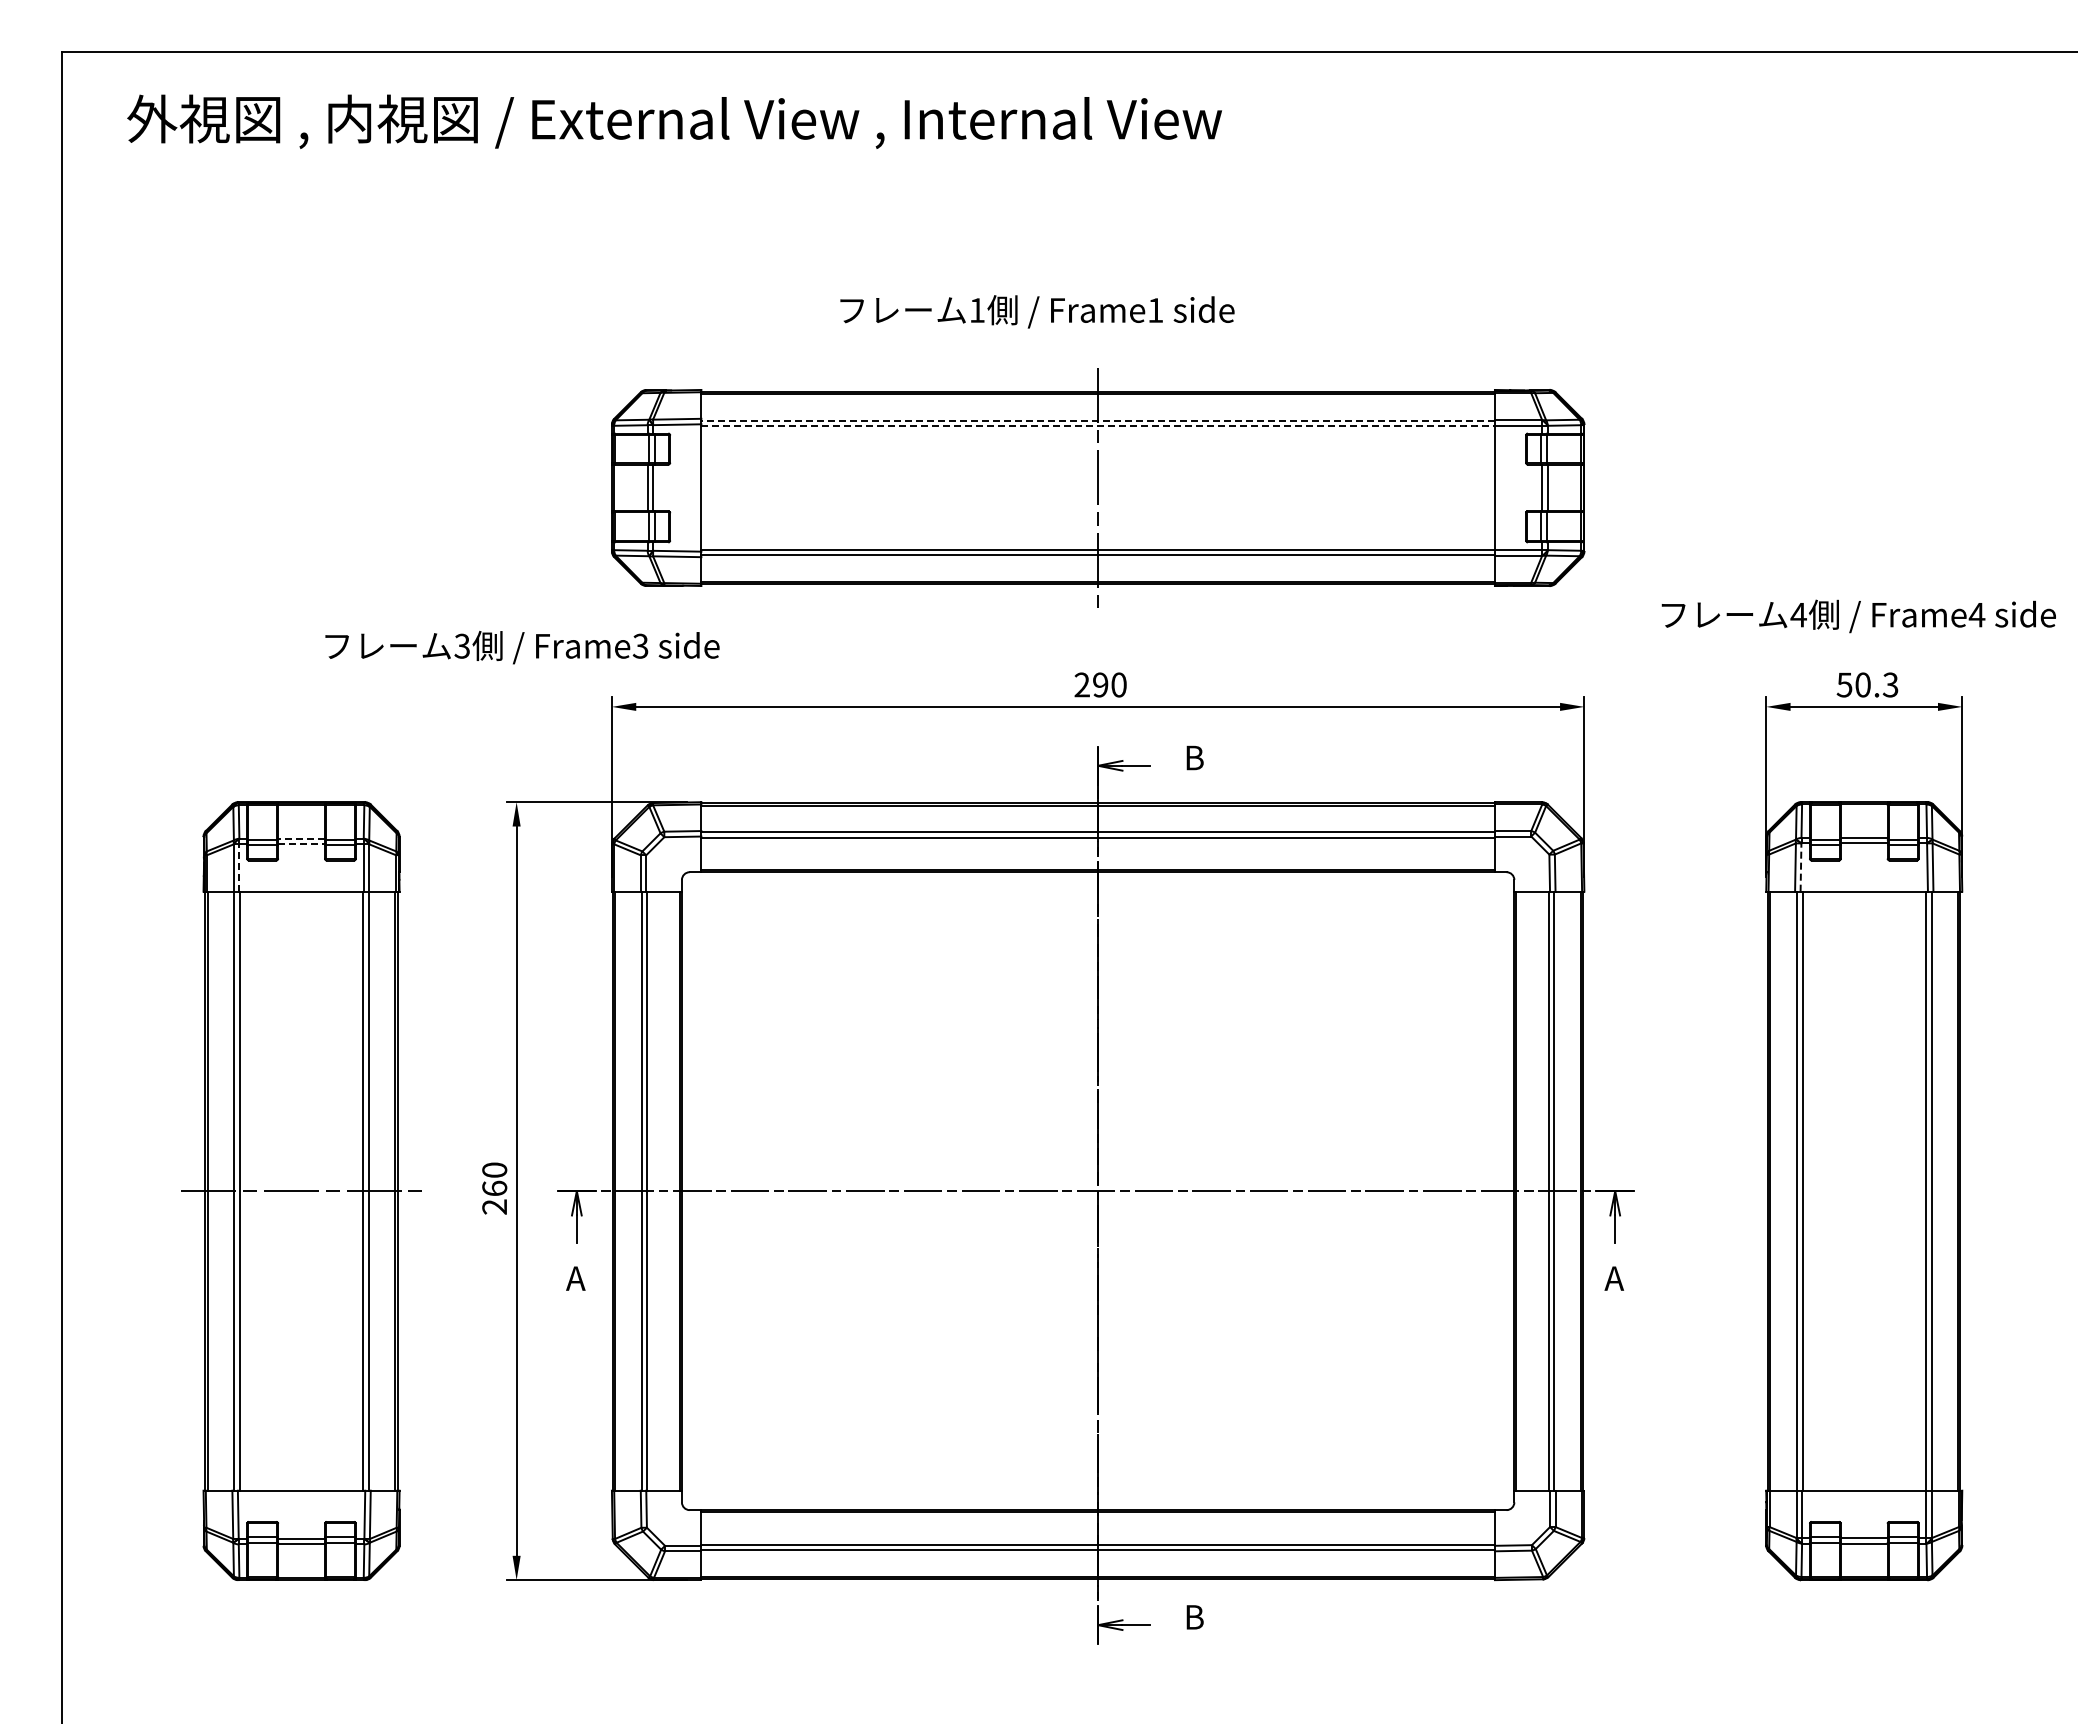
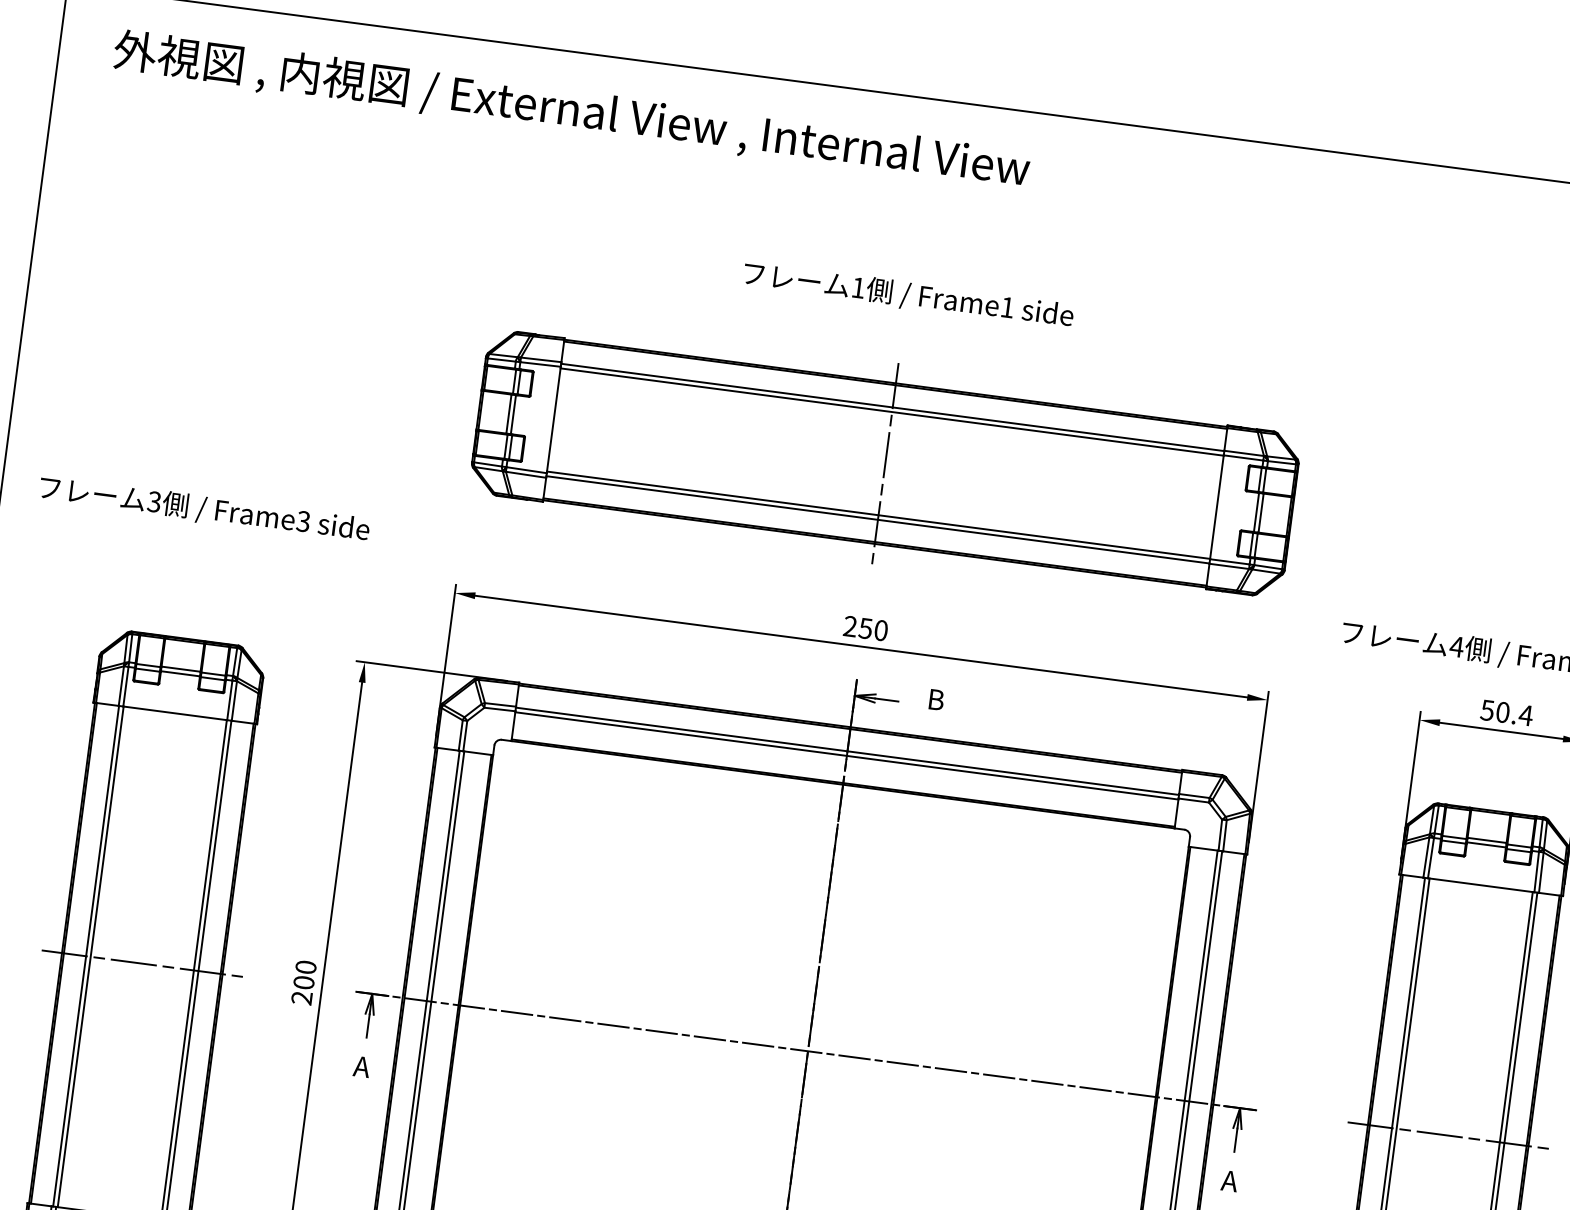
text: (1037, 311) -> (908, 295), moved
line: (1098, 420) -> (893, 407), dashed -> solid
line: (1098, 426) -> (892, 412), dashed -> solid
text: (522, 647) -> (204, 509), moved
text: (1100, 684) -> (865, 628), 290 -> 250
text: (1890, 684) -> (1525, 715), 50.3 -> 50.4
line: (301, 838) -> (181, 668), dashed -> solid
line: (302, 844) -> (181, 674), dashed -> solid
line: (1801, 867) -> (1431, 858), dashed -> solid
line: (239, 868) -> (125, 687), dashed -> solid
text: (494, 1188) -> (303, 982), 260 -> 200
line: (1863, 1191) -> (1447, 1135), added

